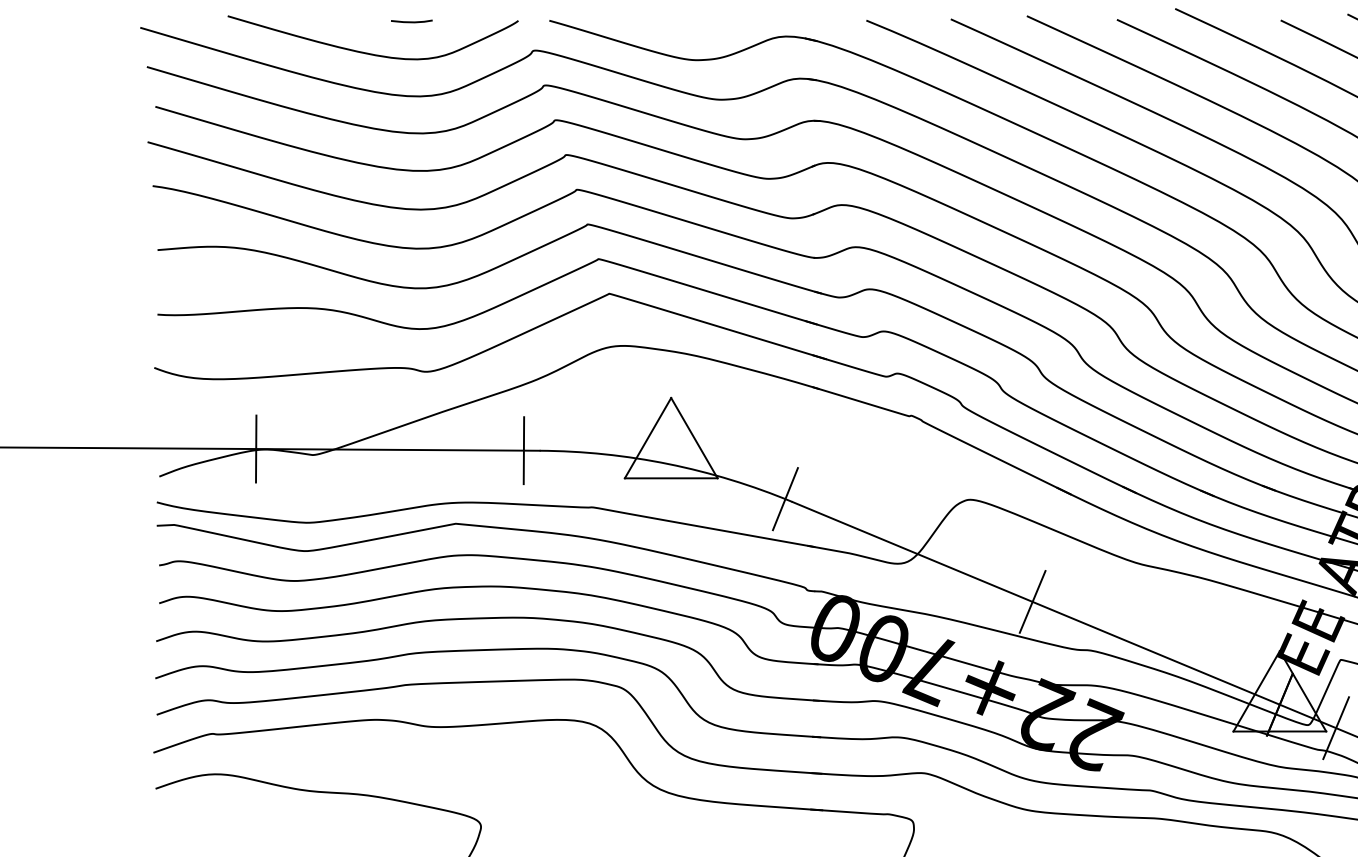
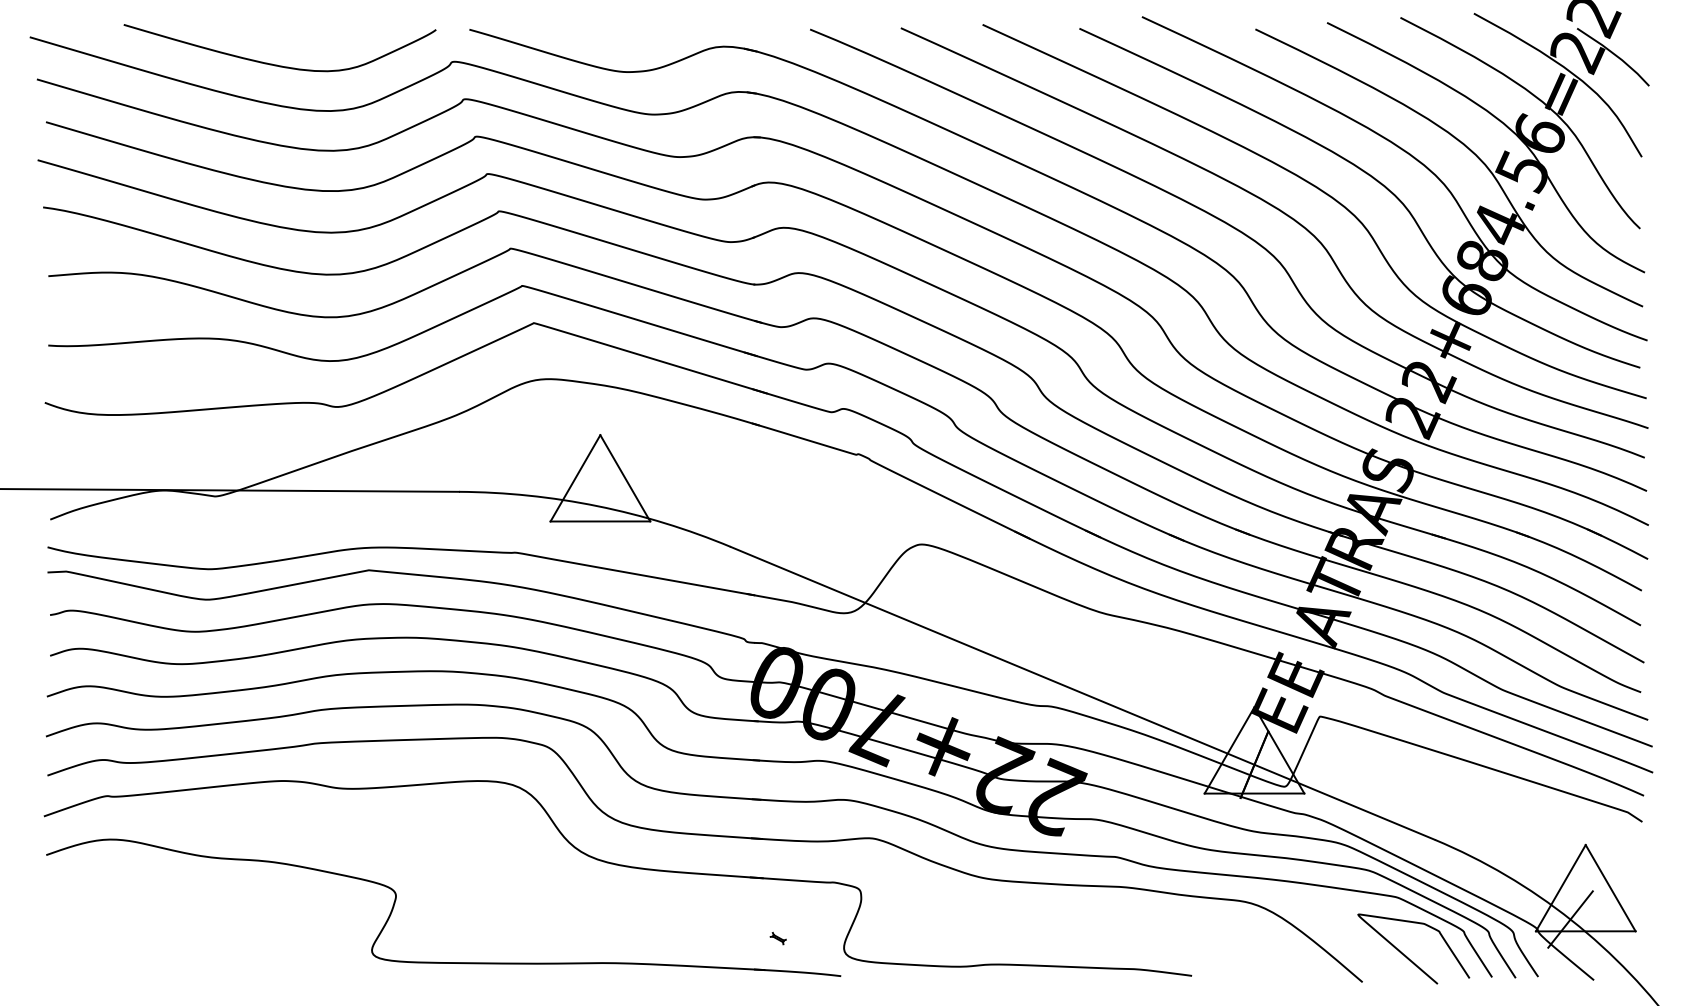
line: (411, 21) -> (321, 30), removed
line: (256, 448) -> (154, 489), removed
line: (523, 450) -> (441, 491), removed
line: (784, 498) -> (722, 543), removed
line: (1032, 602) -> (988, 654), removed
line: (1335, 727) -> (1314, 789), removed

